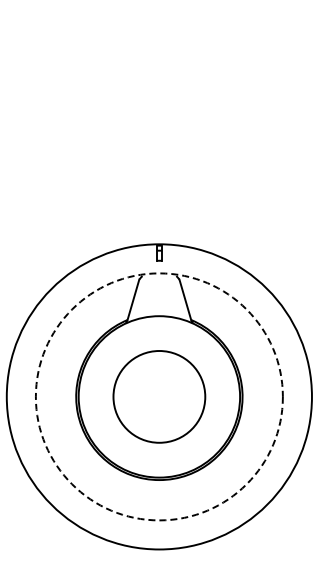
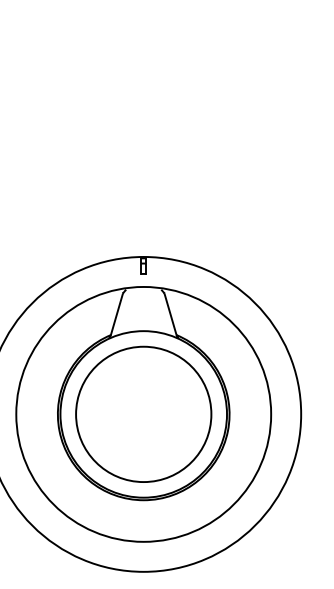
circle: (158, 396) -> (142, 414), dashed -> solid
circle: (158, 396) -> (142, 414), size x1.43

